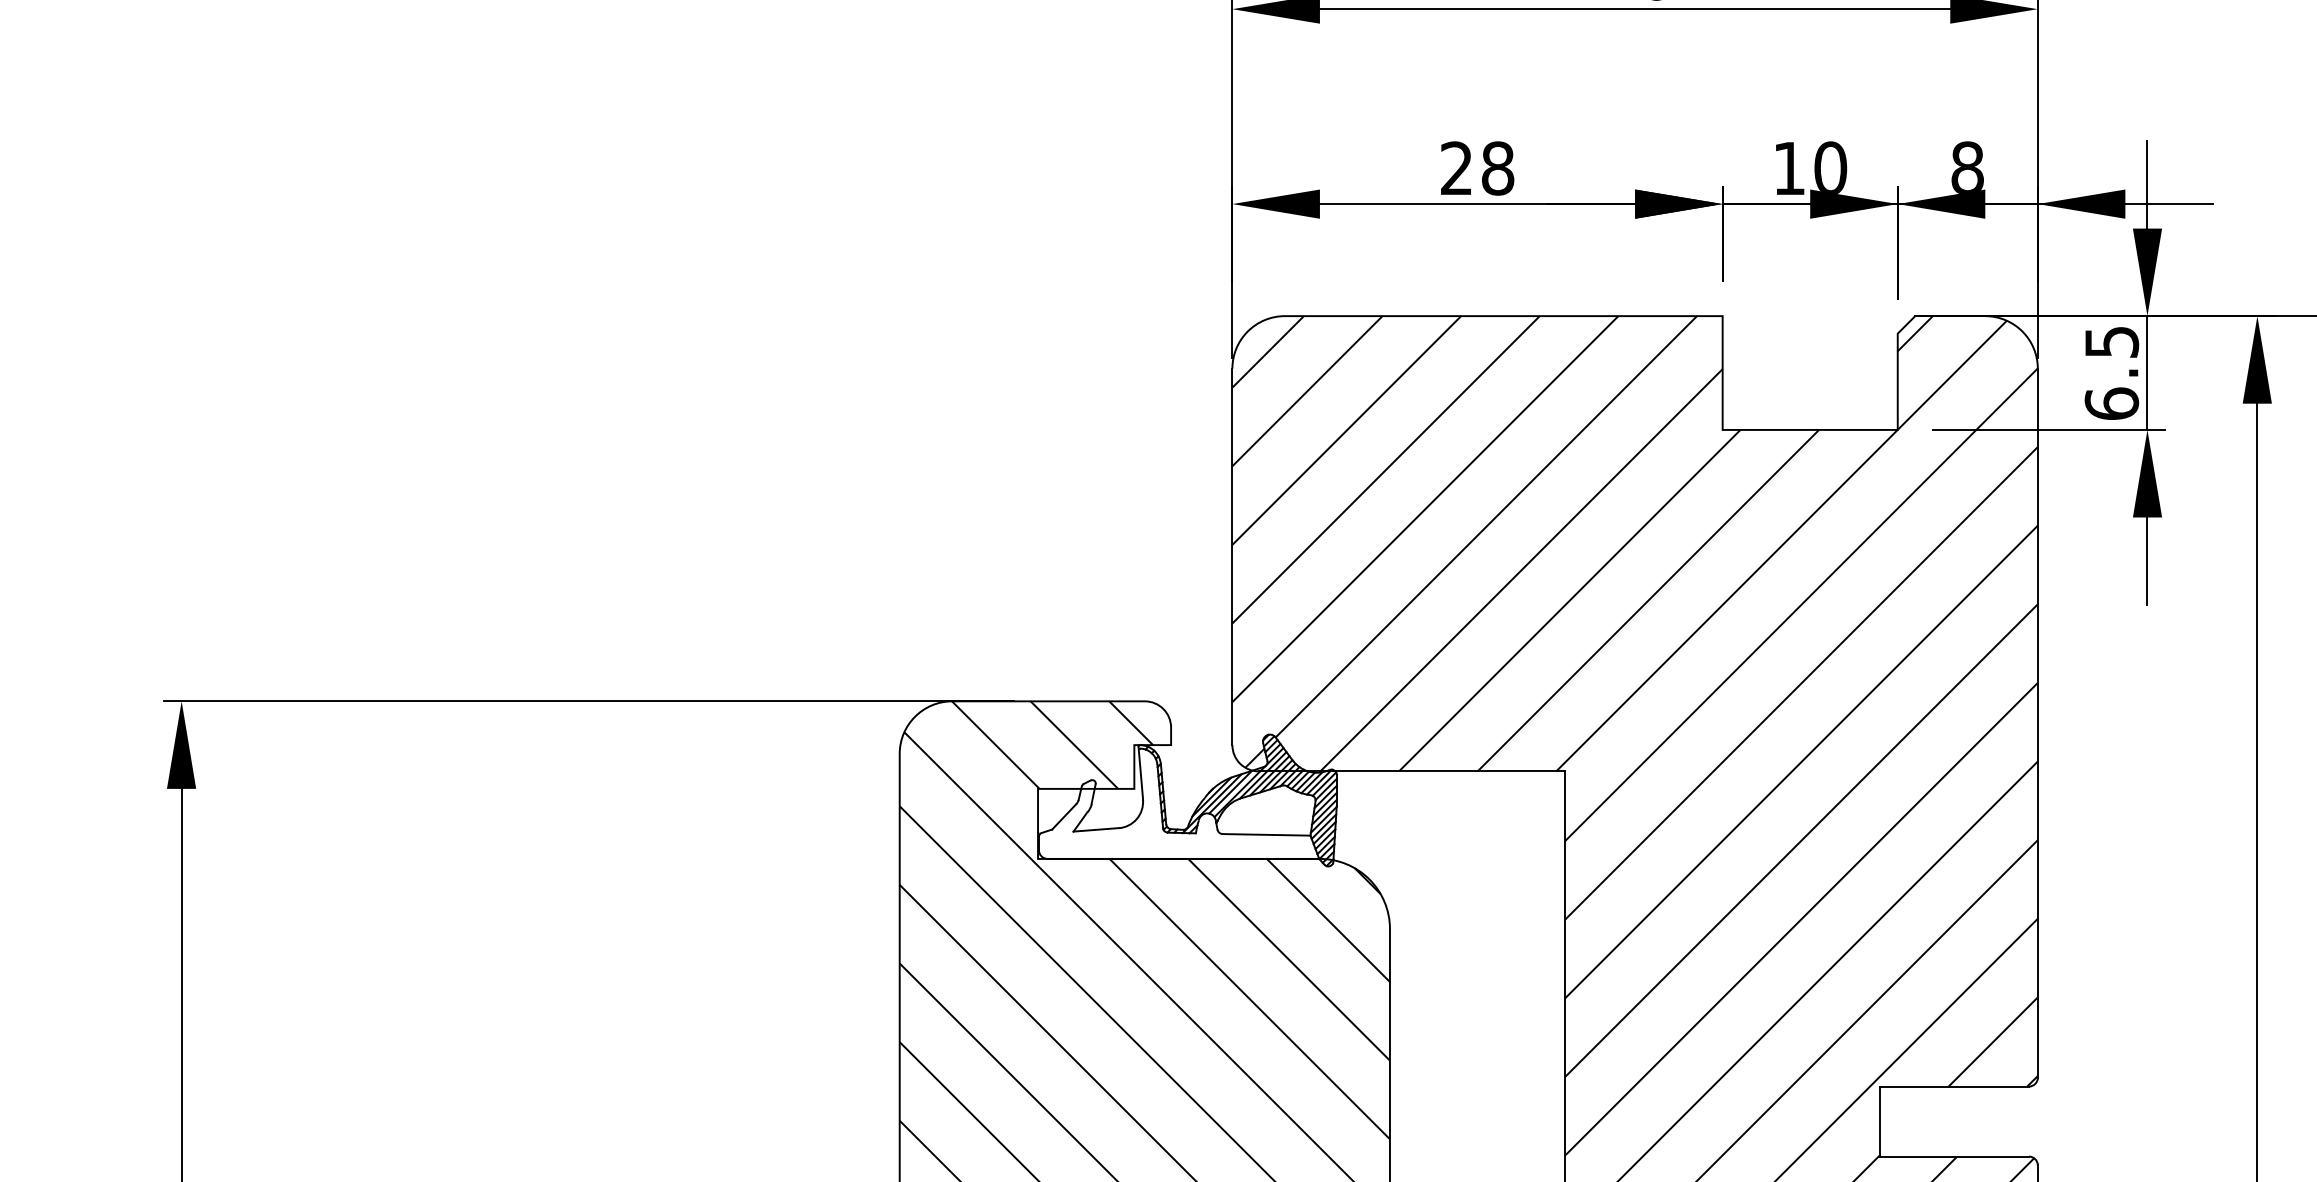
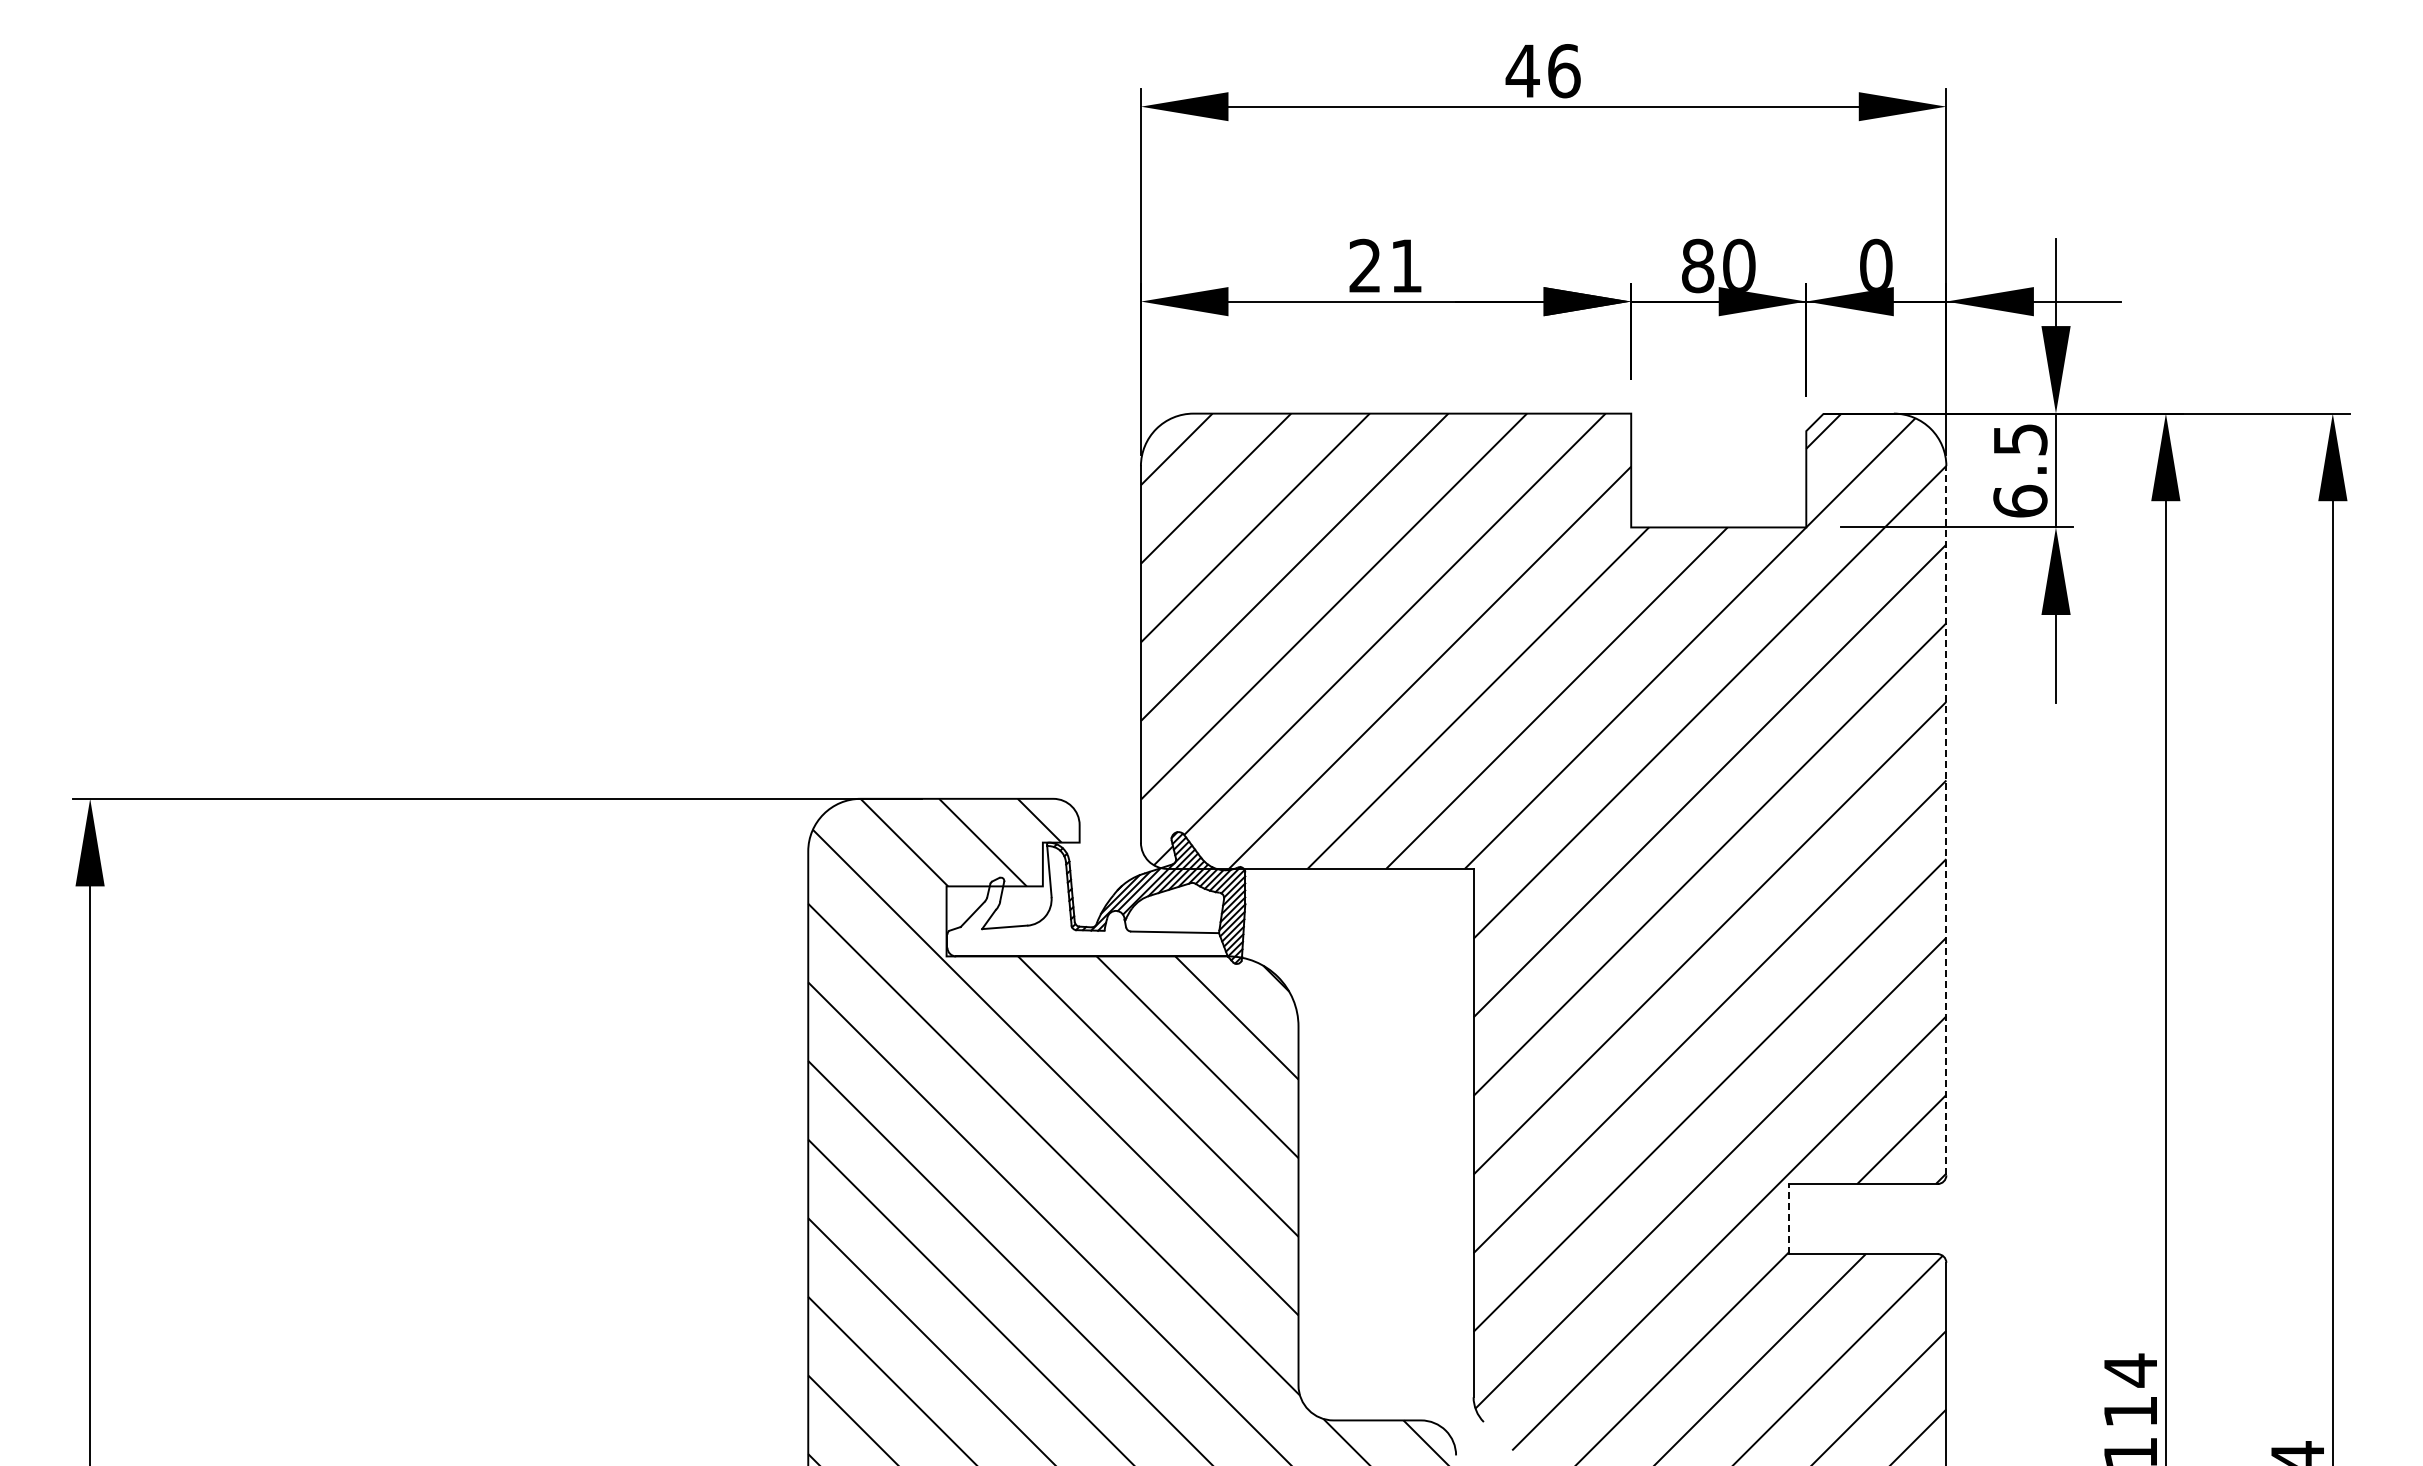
text: (1497, 168) -> (1406, 265), 28 -> 21
text: (1789, 168) -> (1698, 265), 10 -> 80
text: (1967, 168) -> (1876, 265), 8 -> 0
line: (2037, 723) -> (1946, 820), solid -> dashed
line: (1879, 1121) -> (1788, 1218), solid -> dashed

